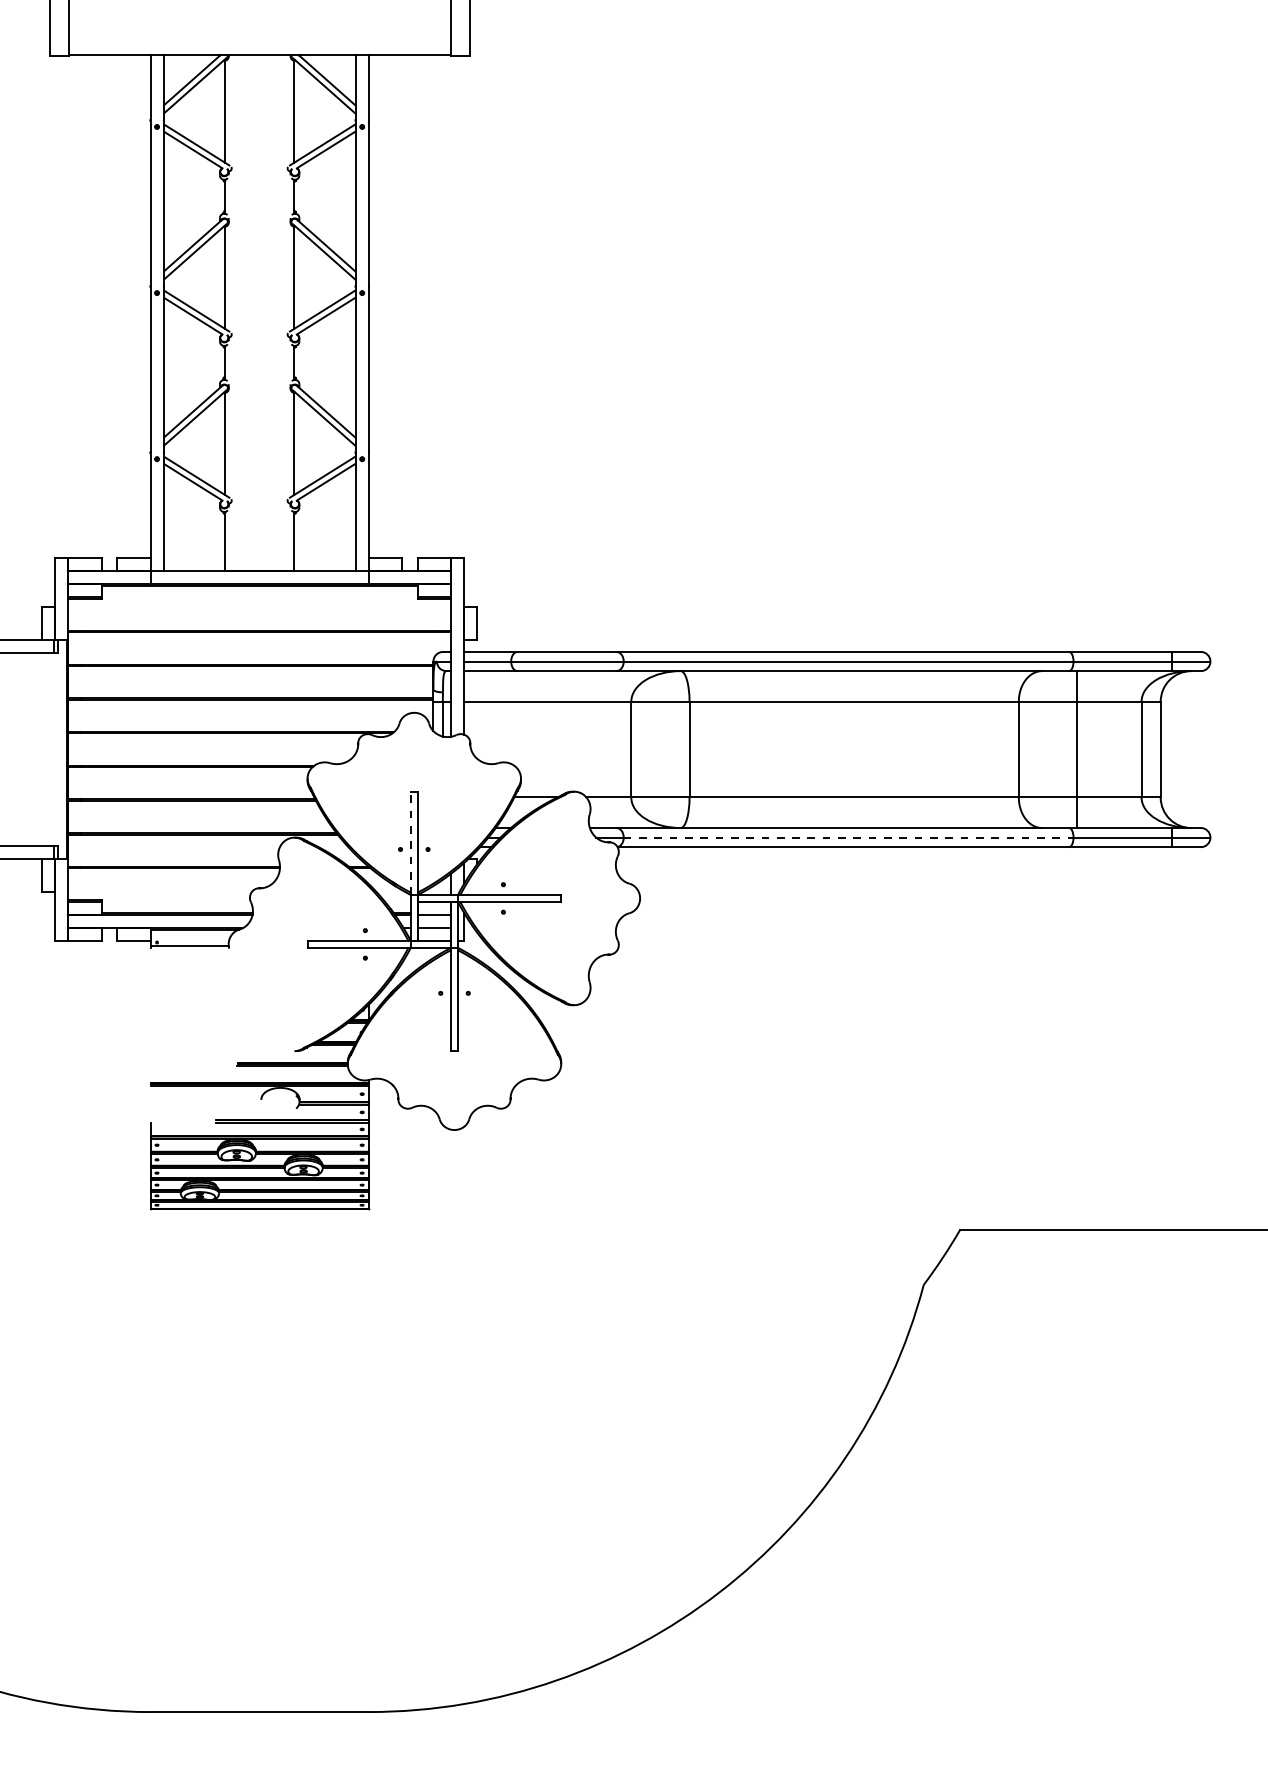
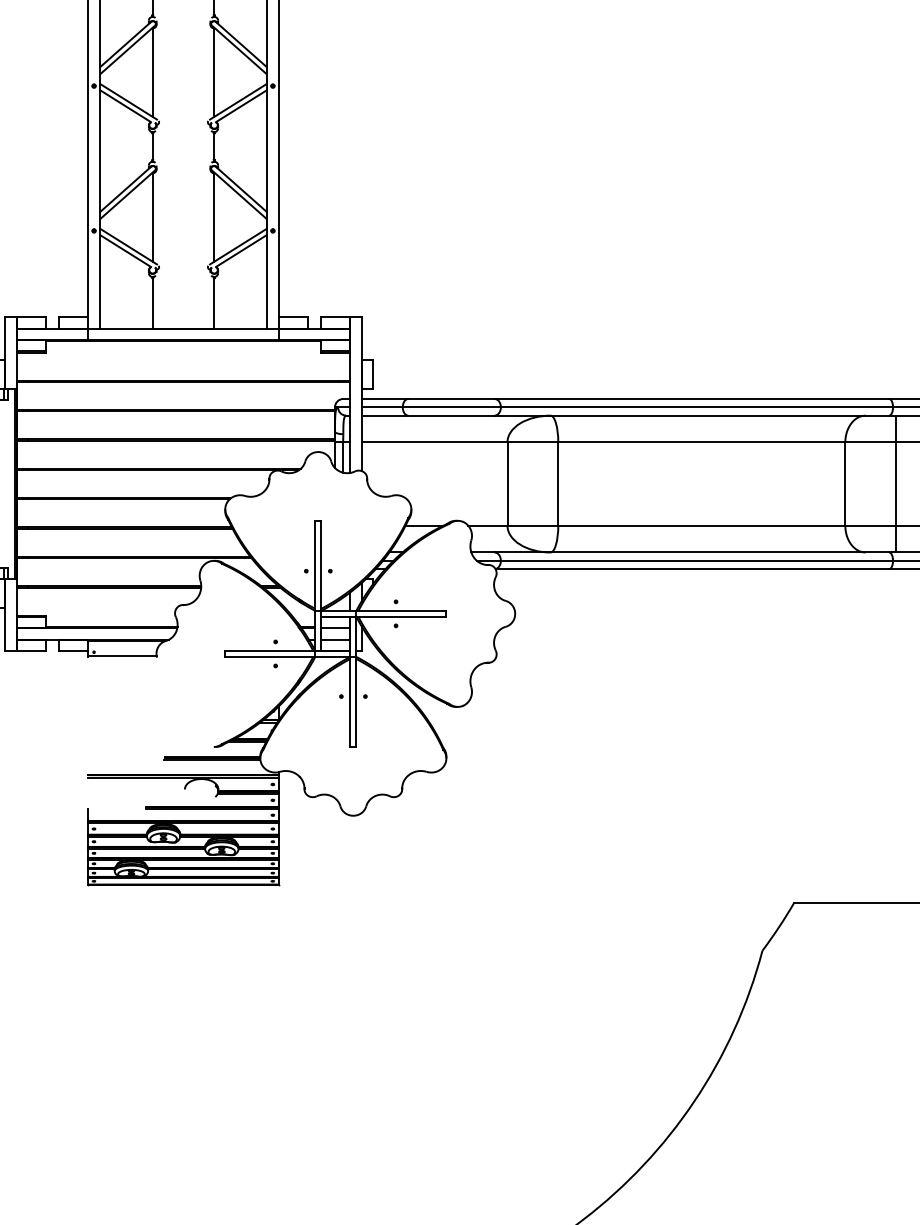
line: (848, 837) -> (696, 560), dashed -> solid
line: (410, 843) -> (315, 565), dashed -> solid

